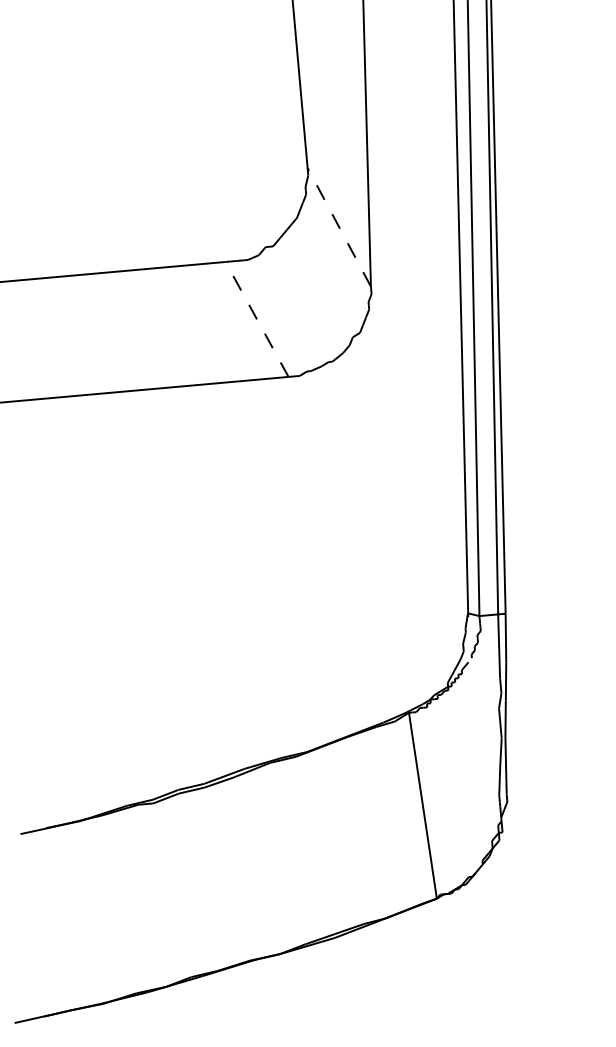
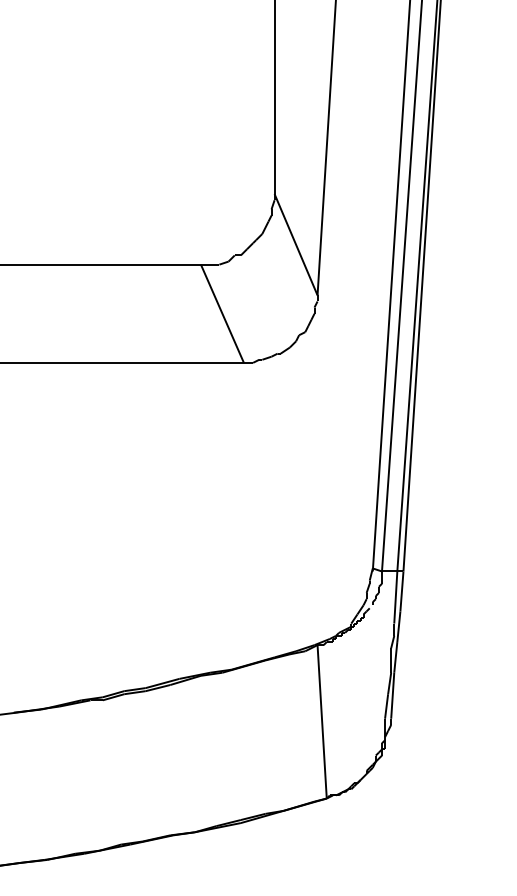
line: (339, 227) -> (296, 244), dashed -> solid
line: (257, 319) -> (222, 313), dashed -> solid

